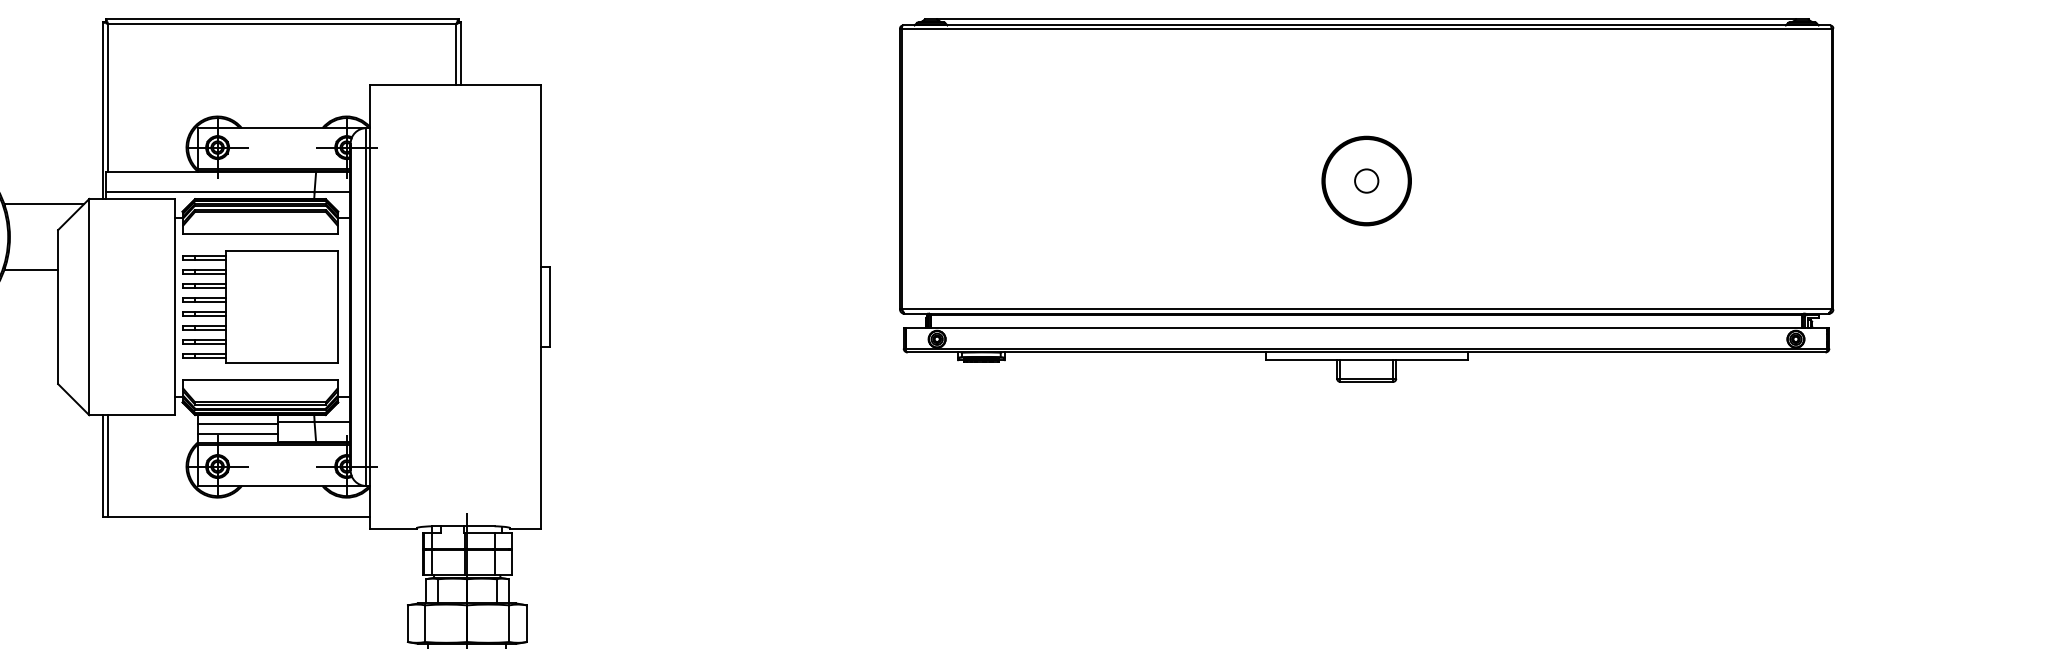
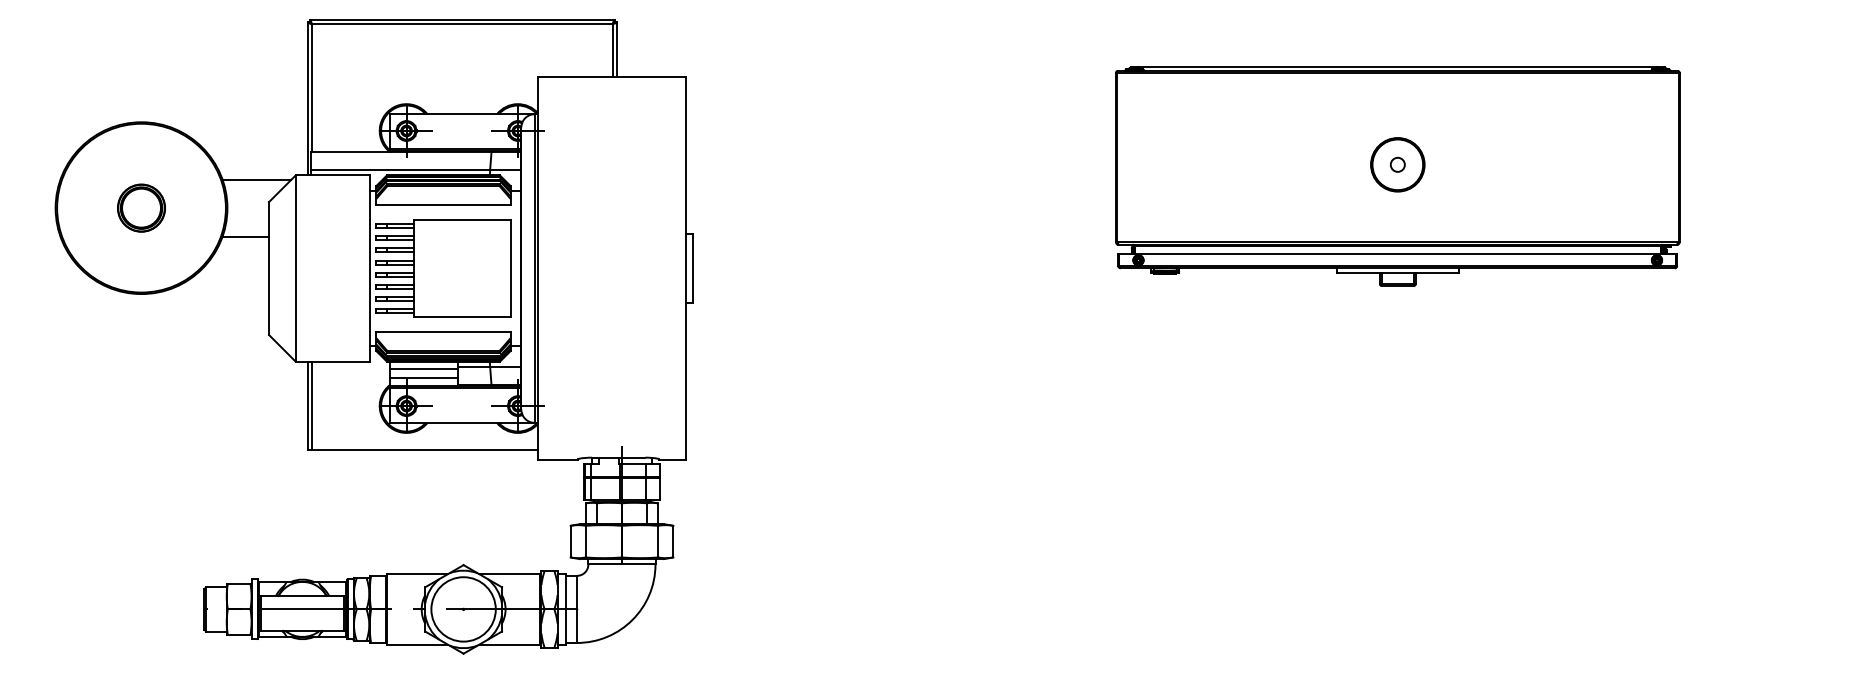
part: (1366, 200) -> (1397, 176), size x0.7

